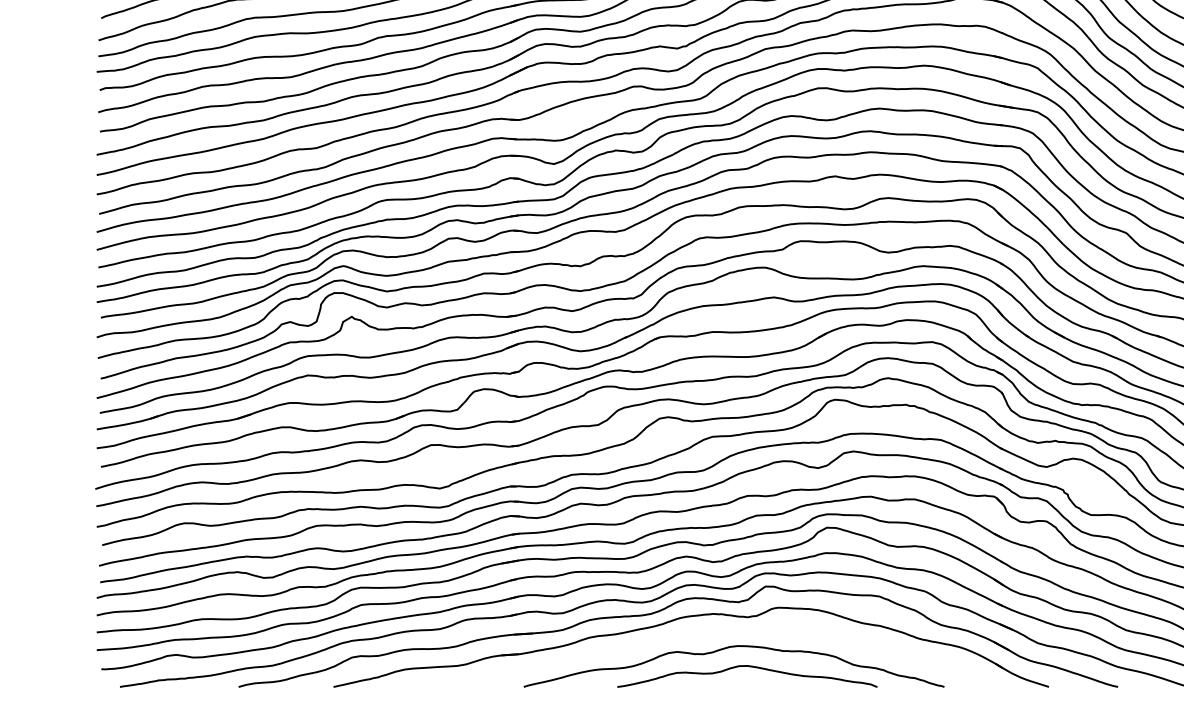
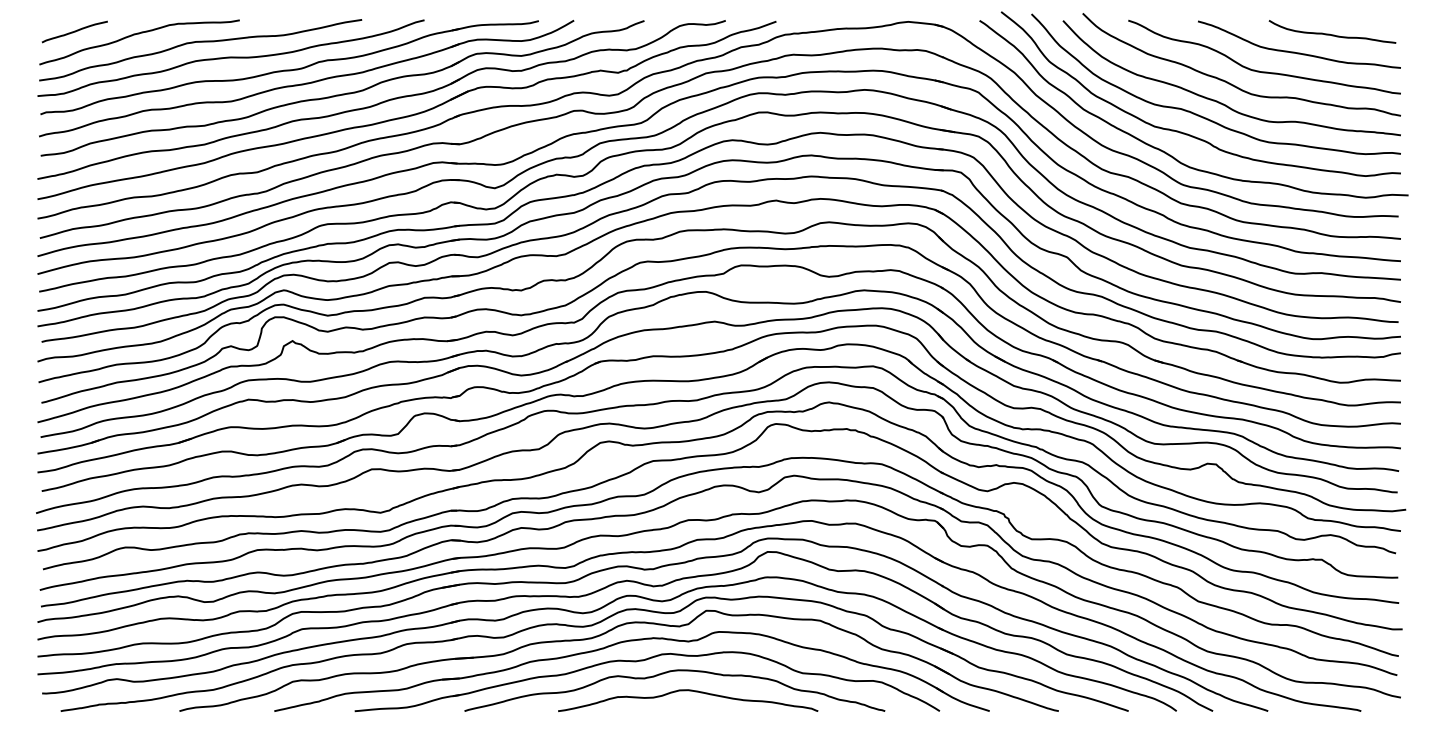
part: (702, 637) -> (643, 661), added

